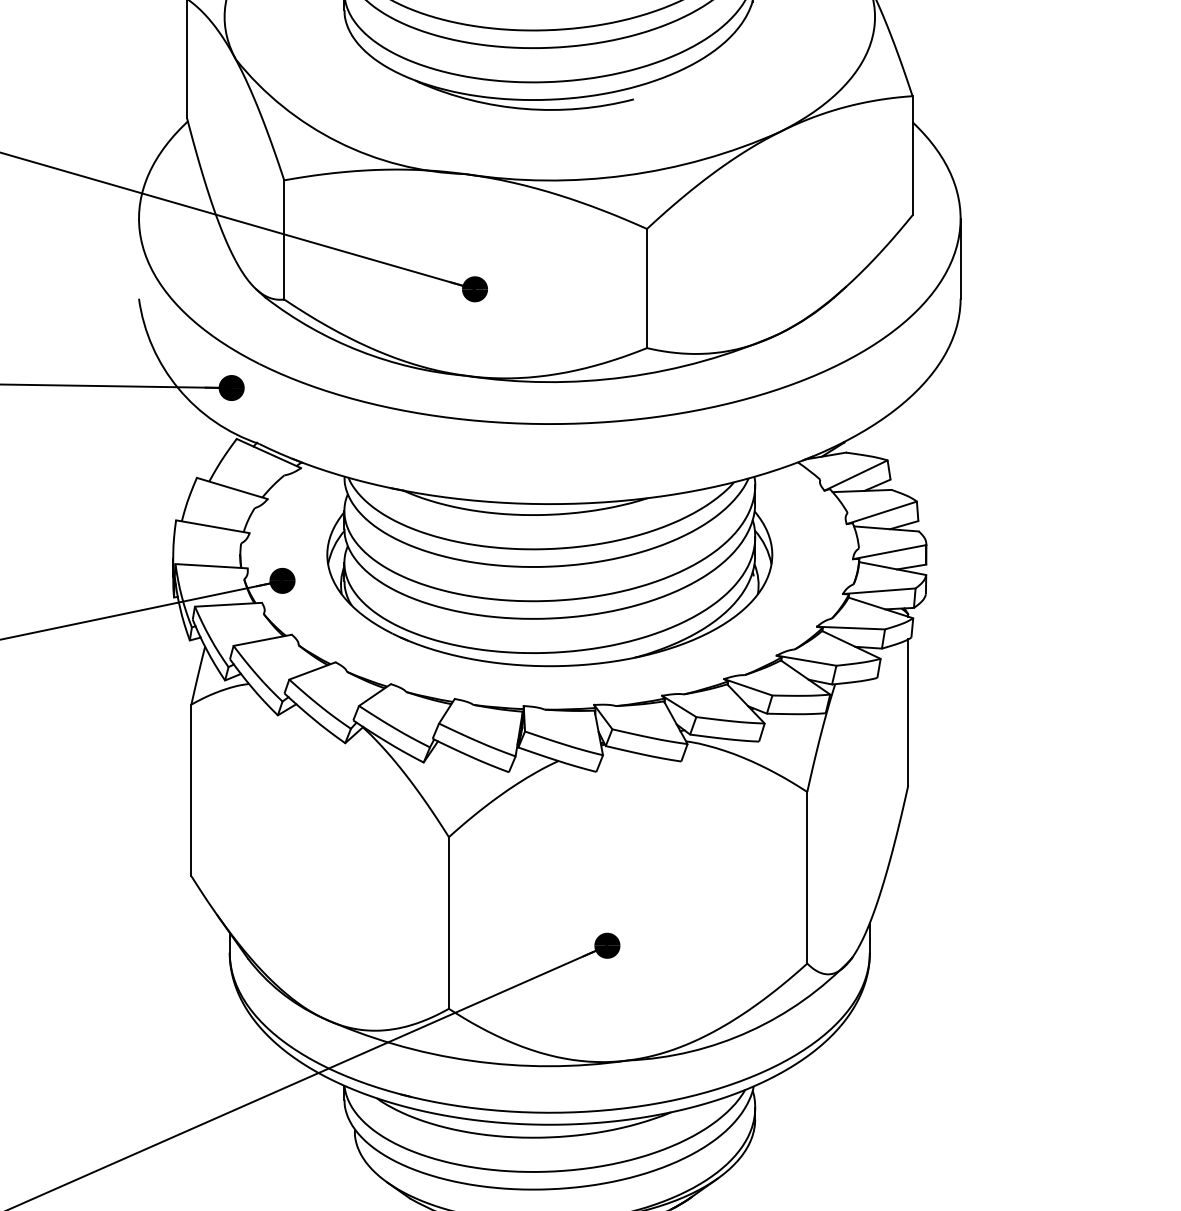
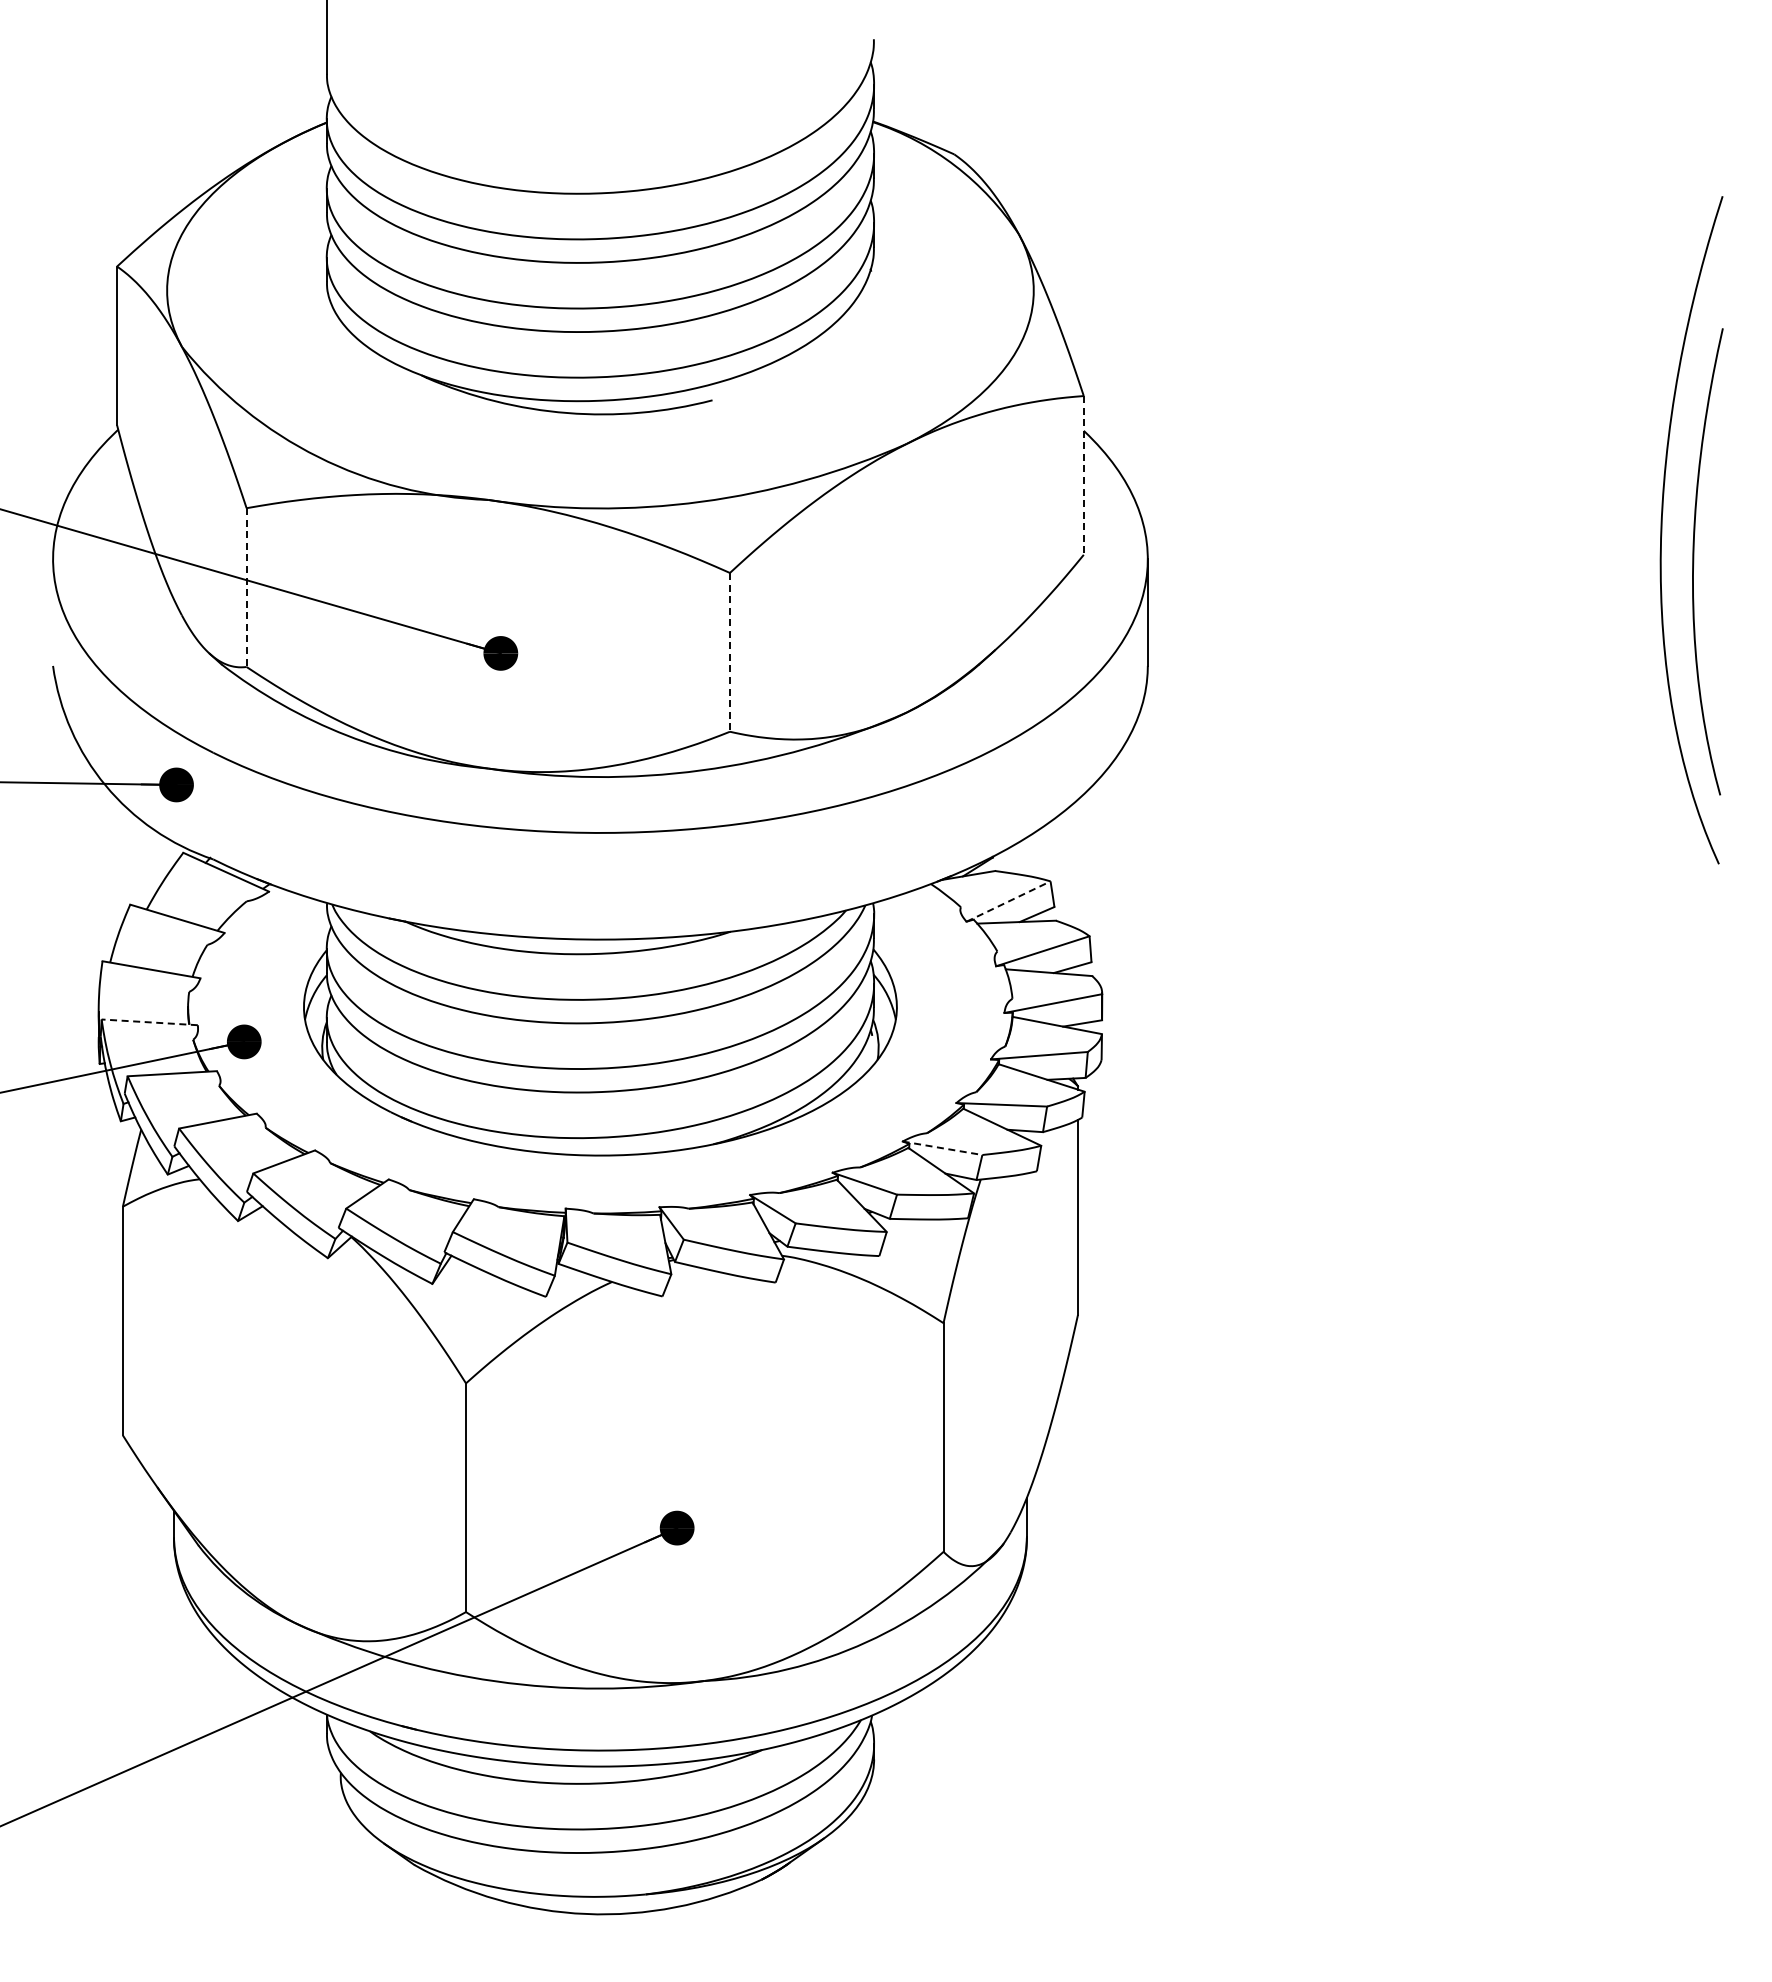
line: (912, 155) -> (1083, 475), solid -> dashed
line: (284, 240) -> (246, 588), solid -> dashed
line: (646, 288) -> (729, 652), solid -> dashed
line: (856, 475) -> (1008, 901), solid -> dashed
line: (211, 566) -> (149, 1022), solid -> dashed
line: (807, 660) -> (943, 1148), solid -> dashed

